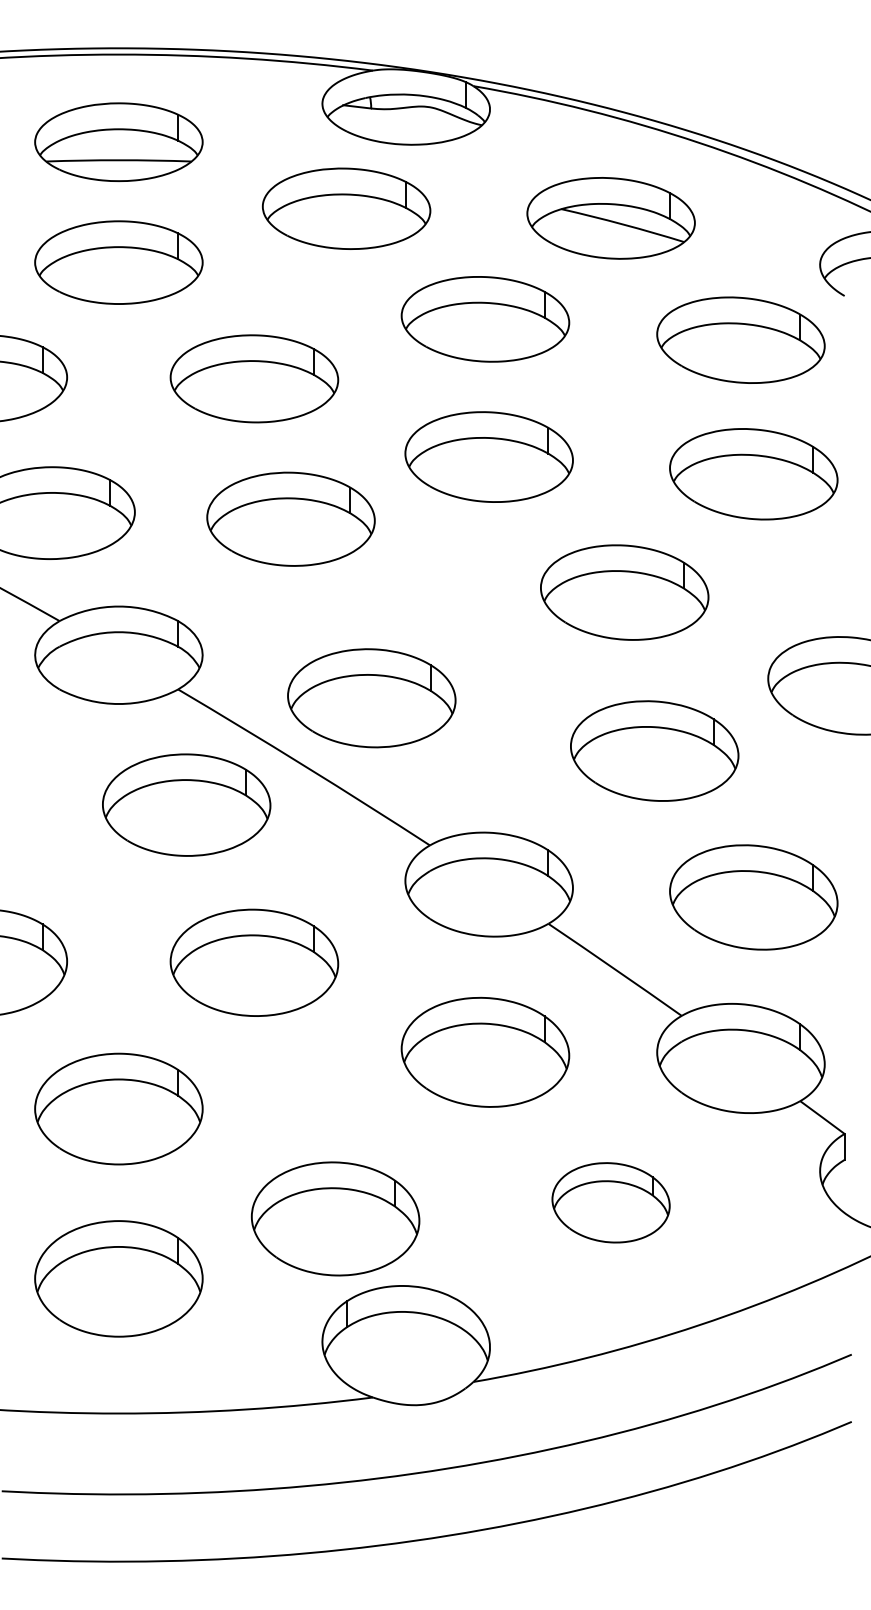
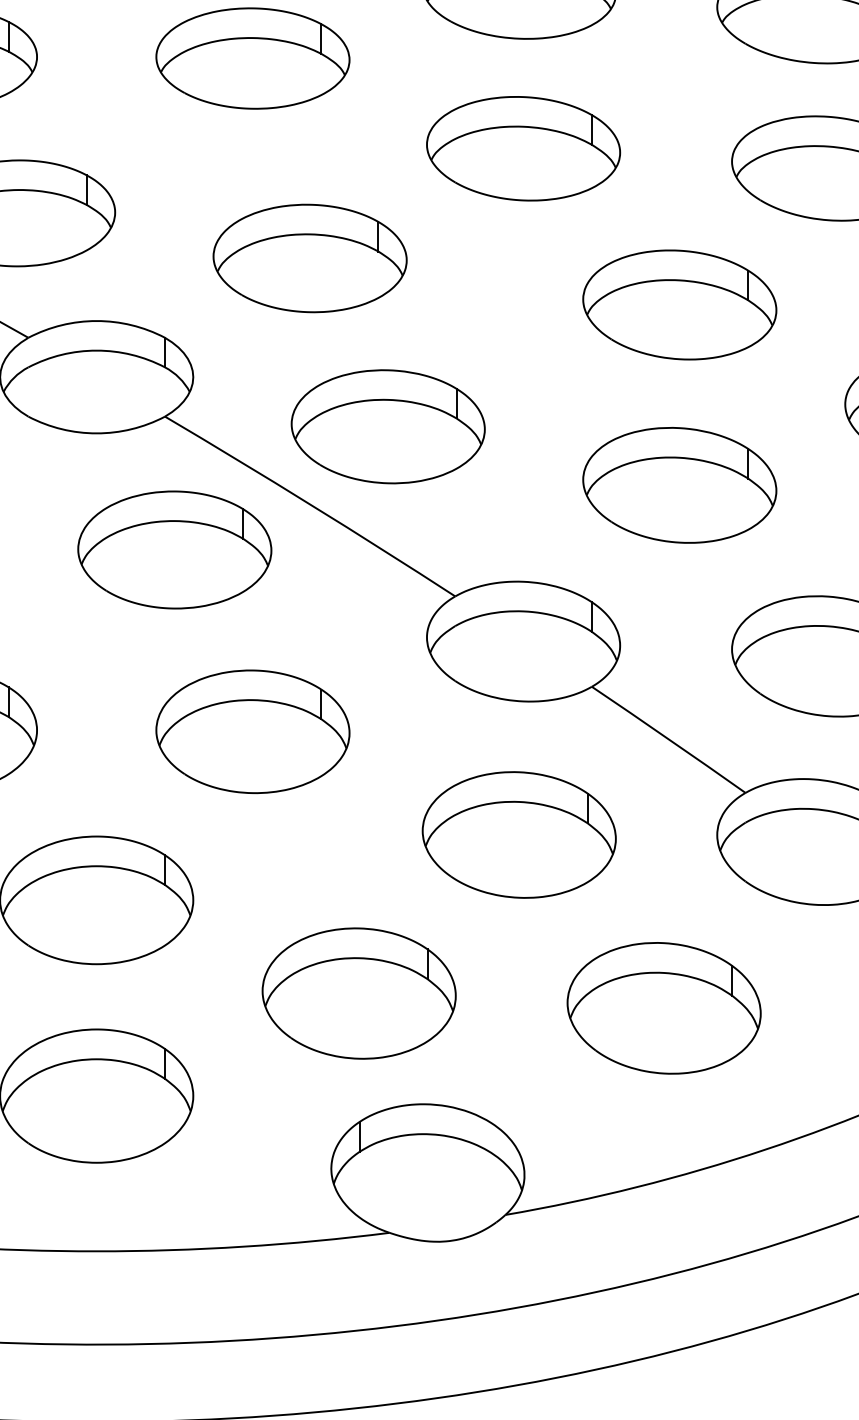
part: (290, 518) -> (309, 257), moved
part: (654, 750) -> (679, 484), moved
part: (610, 1202) -> (663, 1008), size x1.43
part: (335, 1218) -> (359, 993), moved

